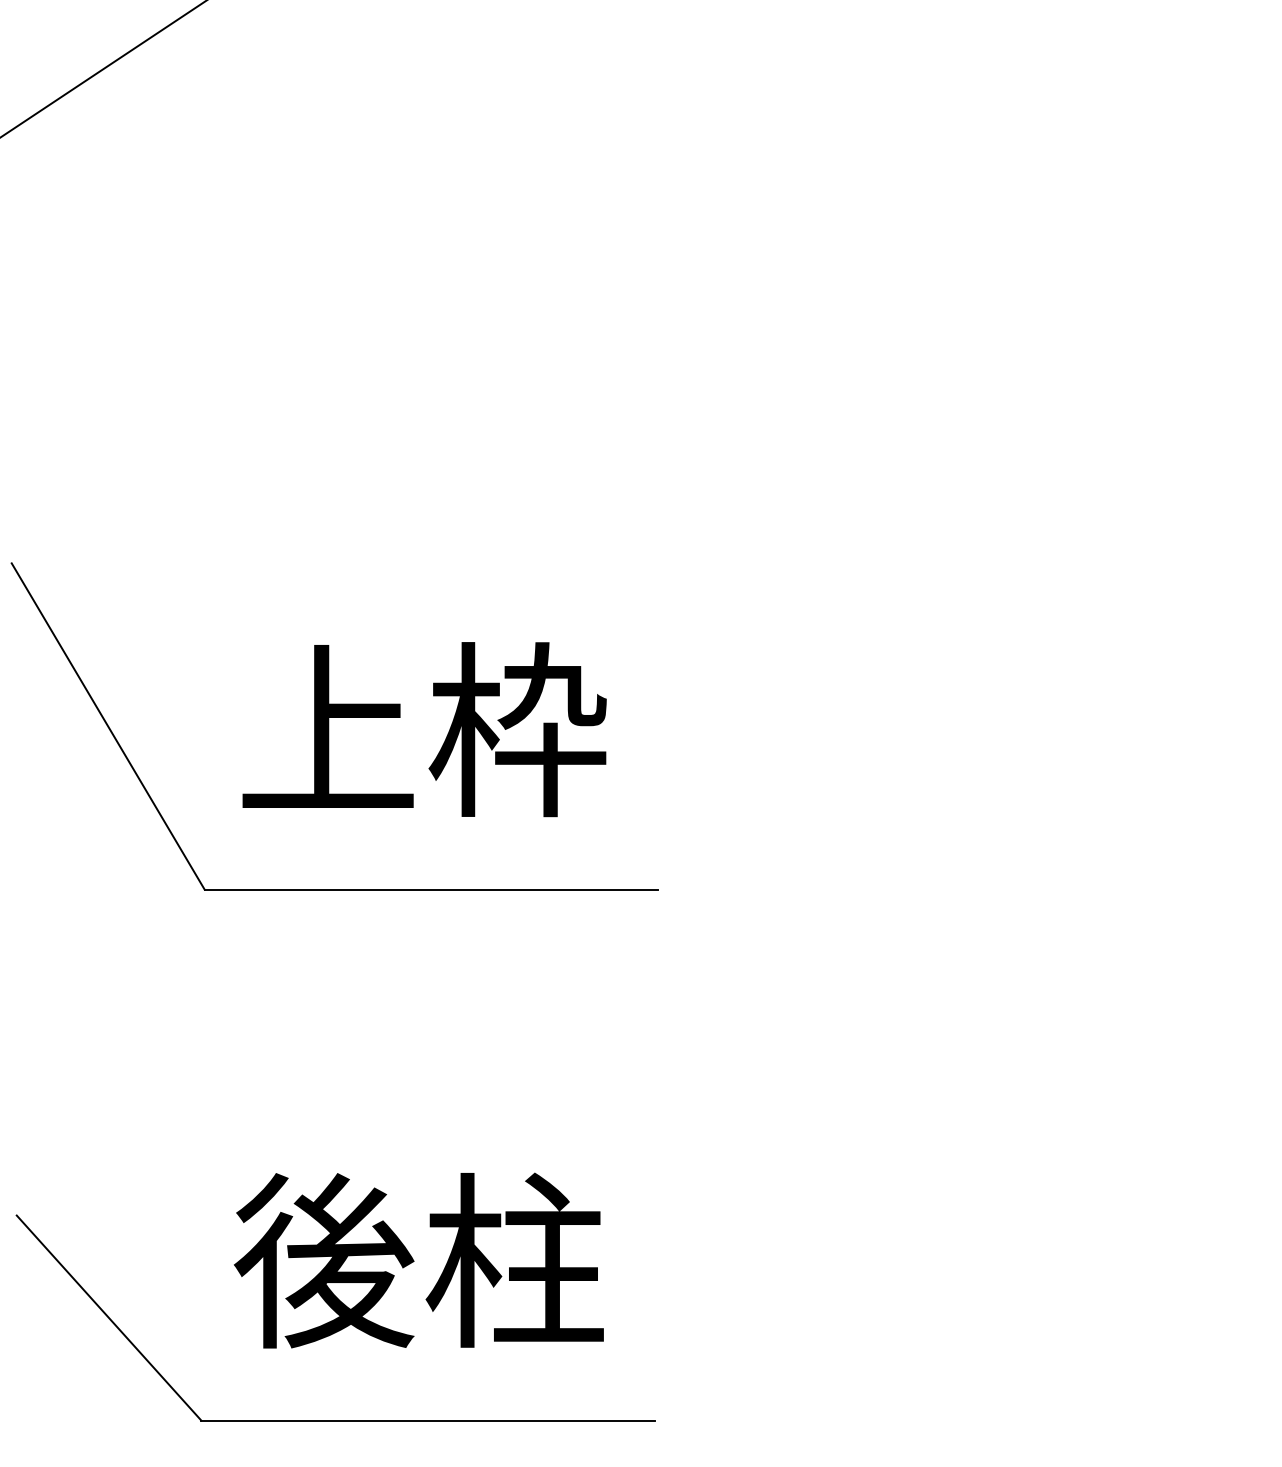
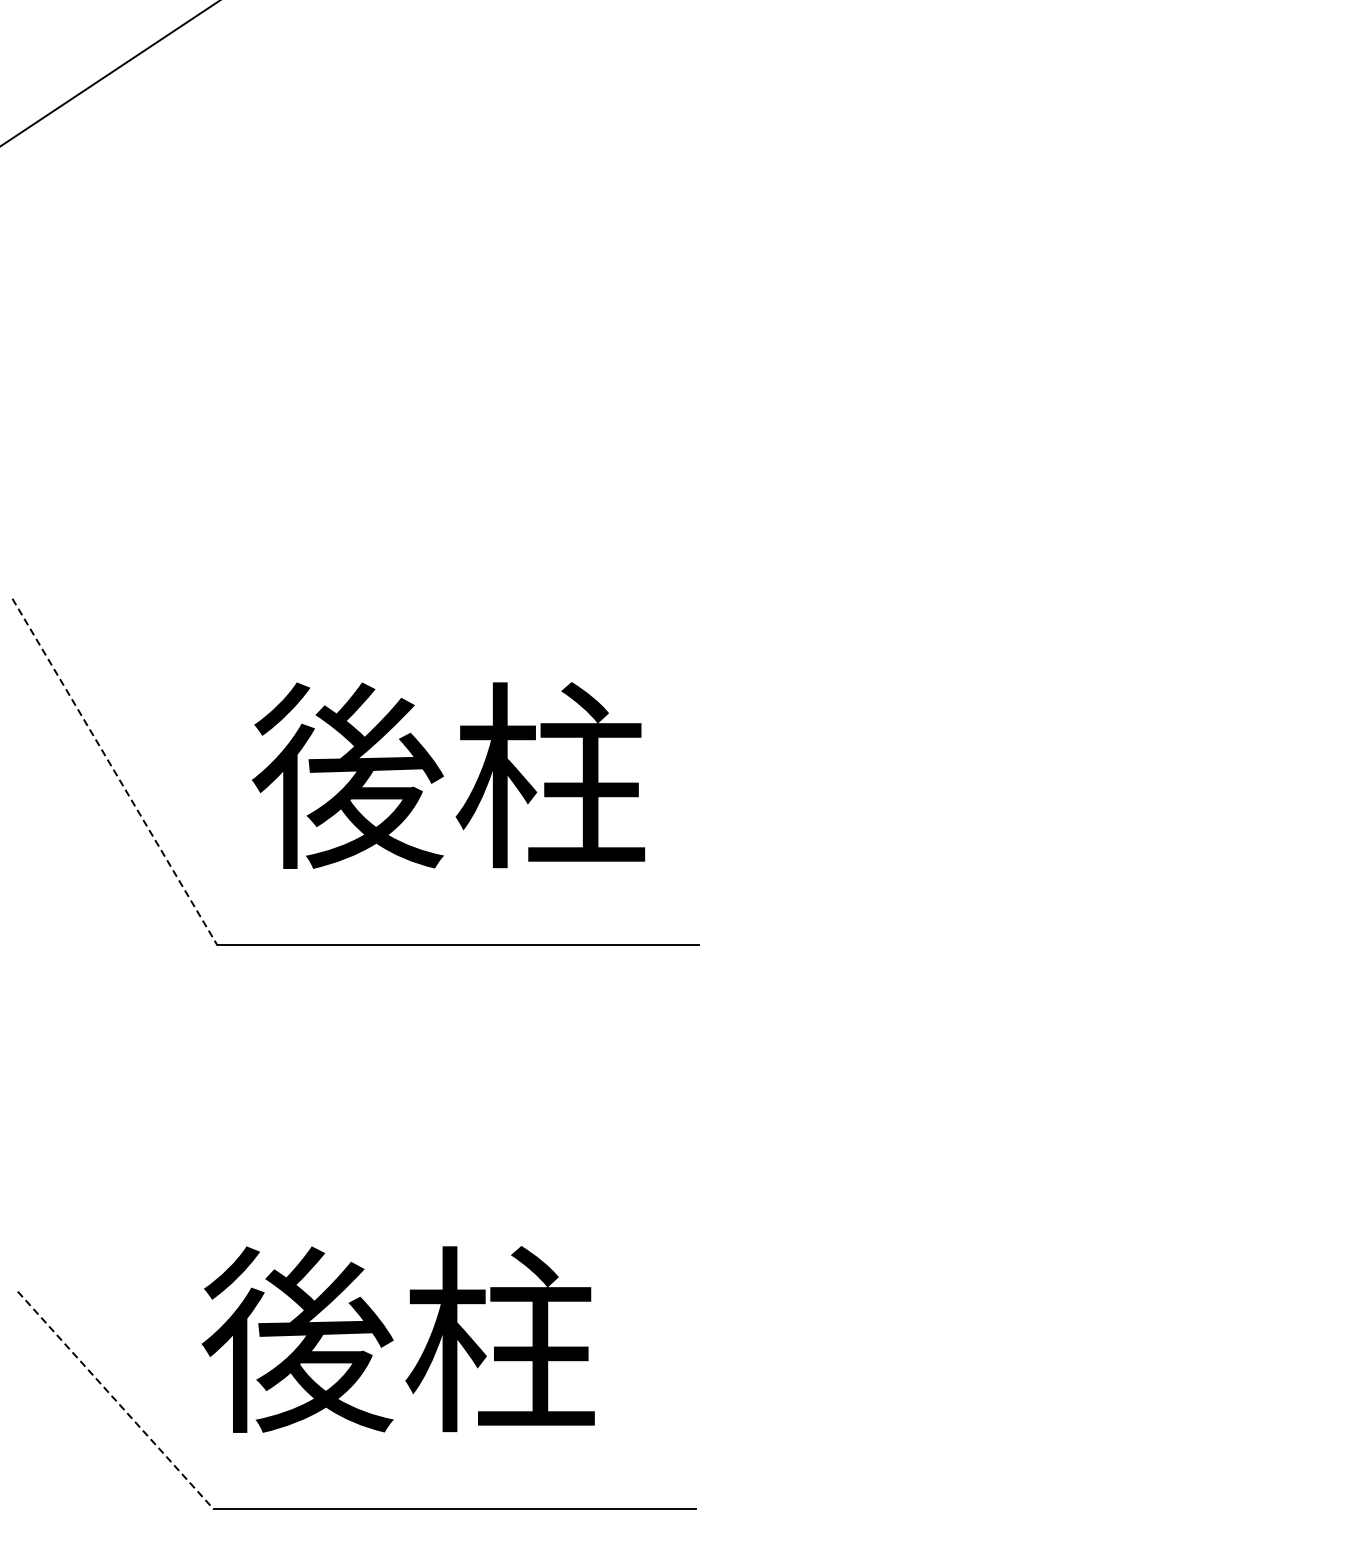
line: (108, 726) -> (115, 772), solid -> dashed
text: (422, 729) -> (448, 775), 上枠 -> 後柱
text: (418, 1260) -> (397, 1339), moved
line: (109, 1318) -> (116, 1401), solid -> dashed

